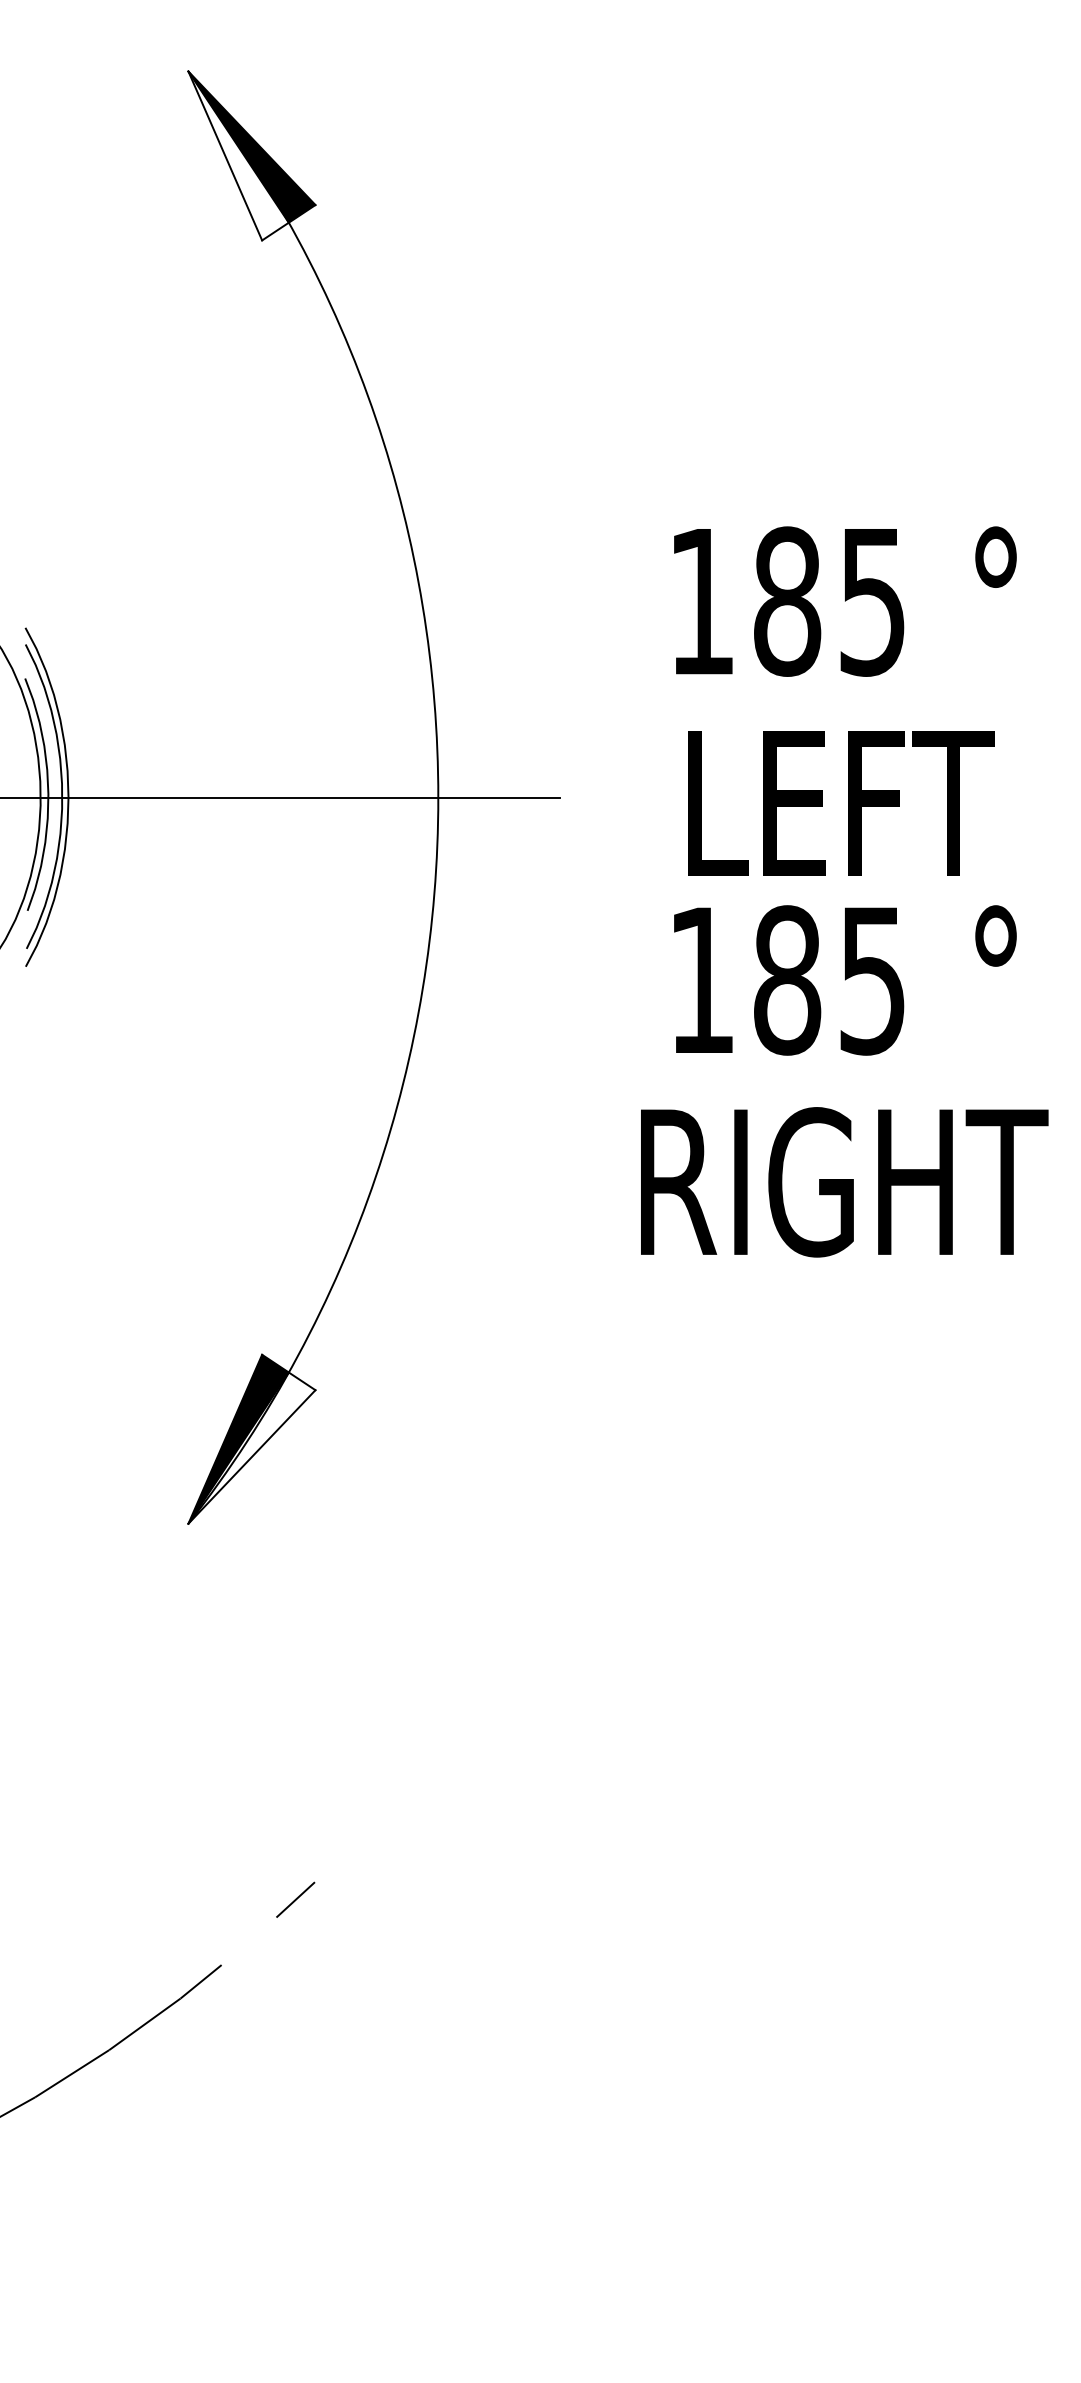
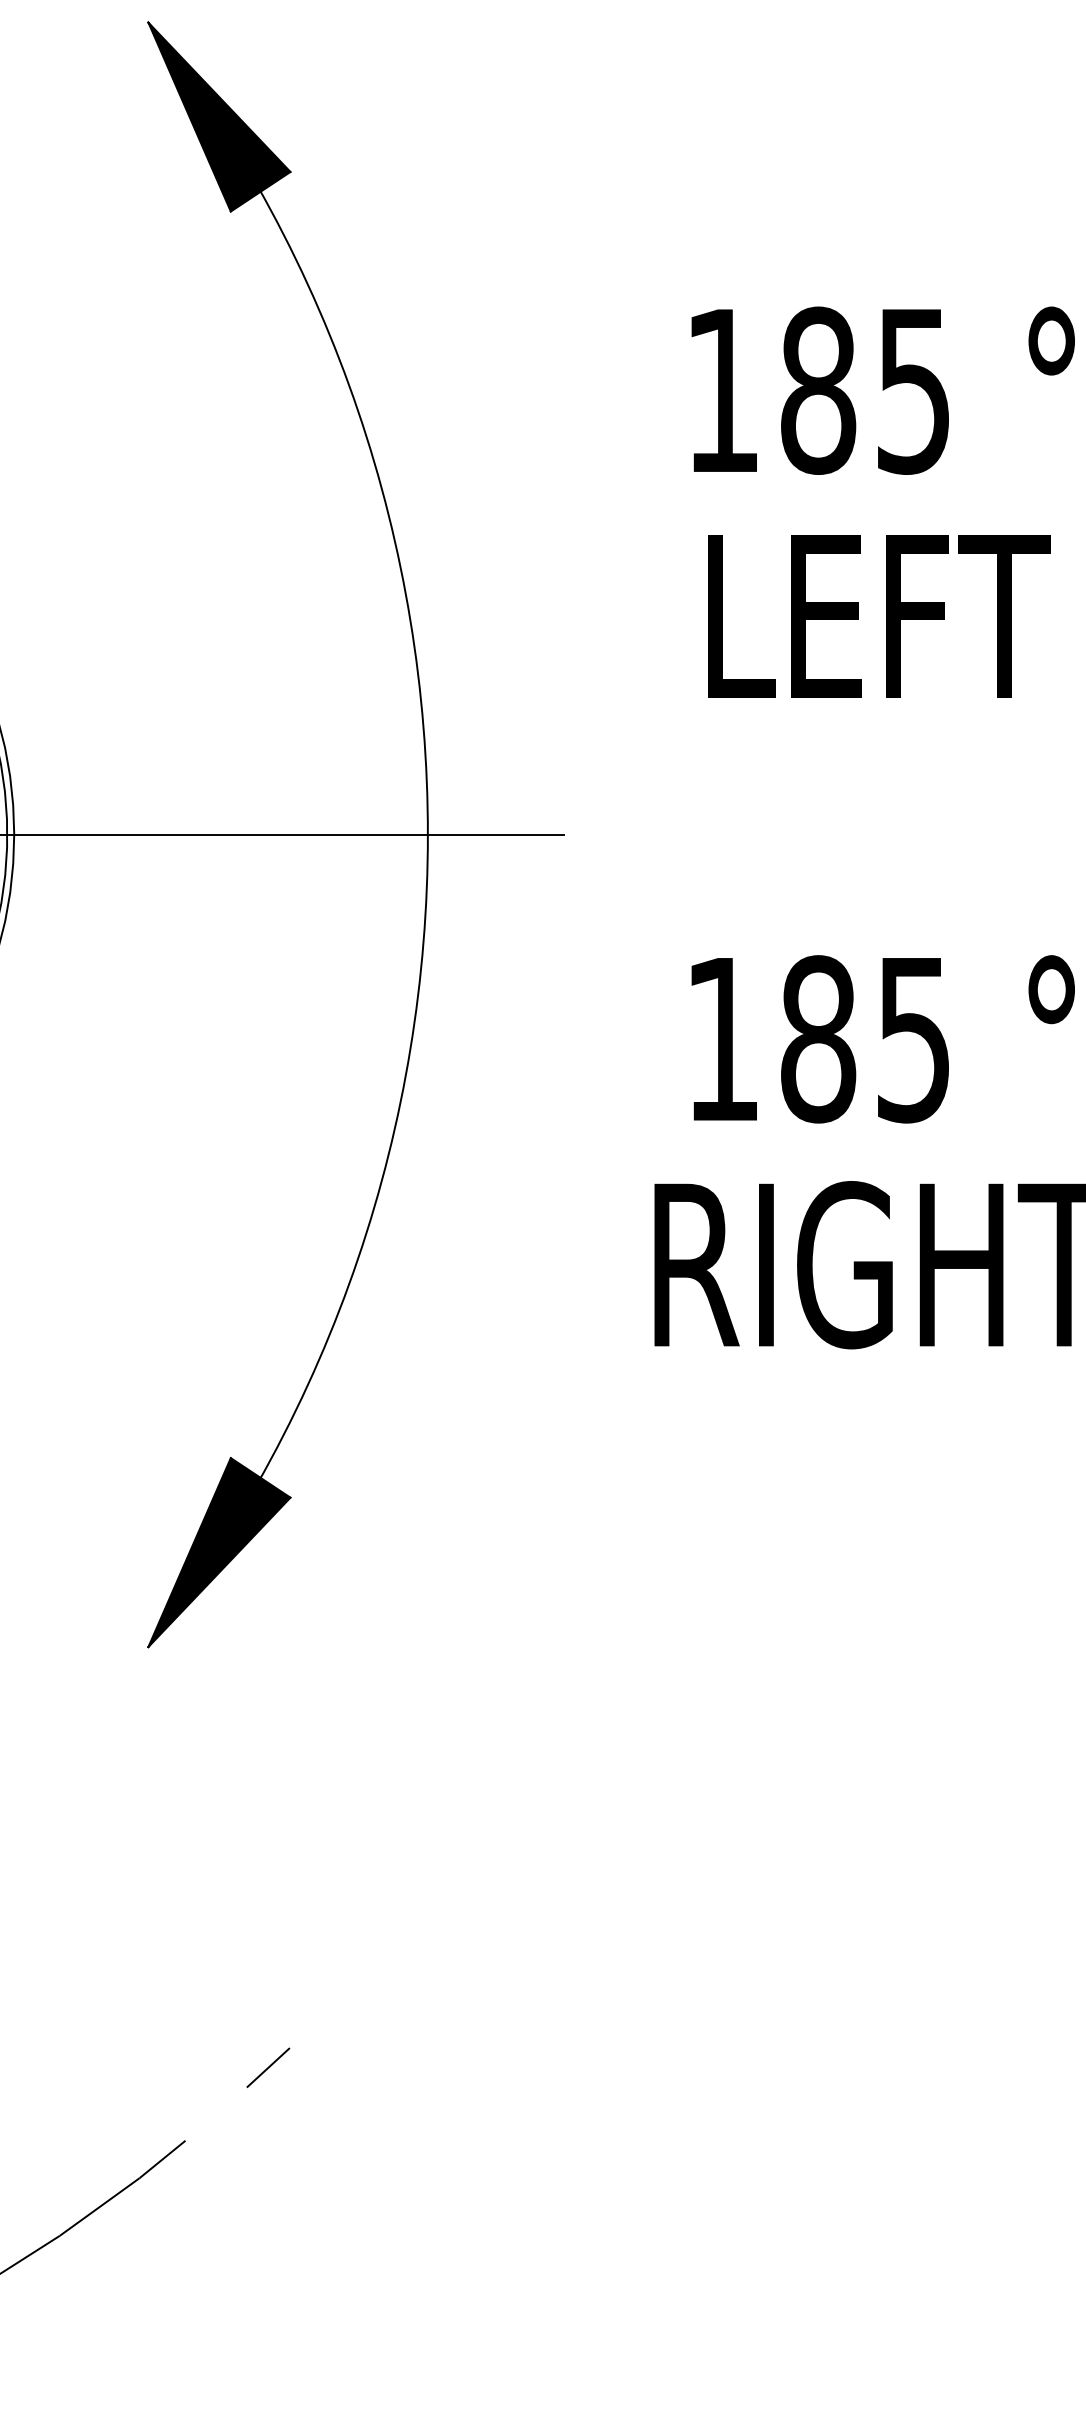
fill: (238, 155) -> (204, 116), added
text: (845, 700) -> (883, 501), moved
fill: (251, 1447) -> (218, 1561), added

